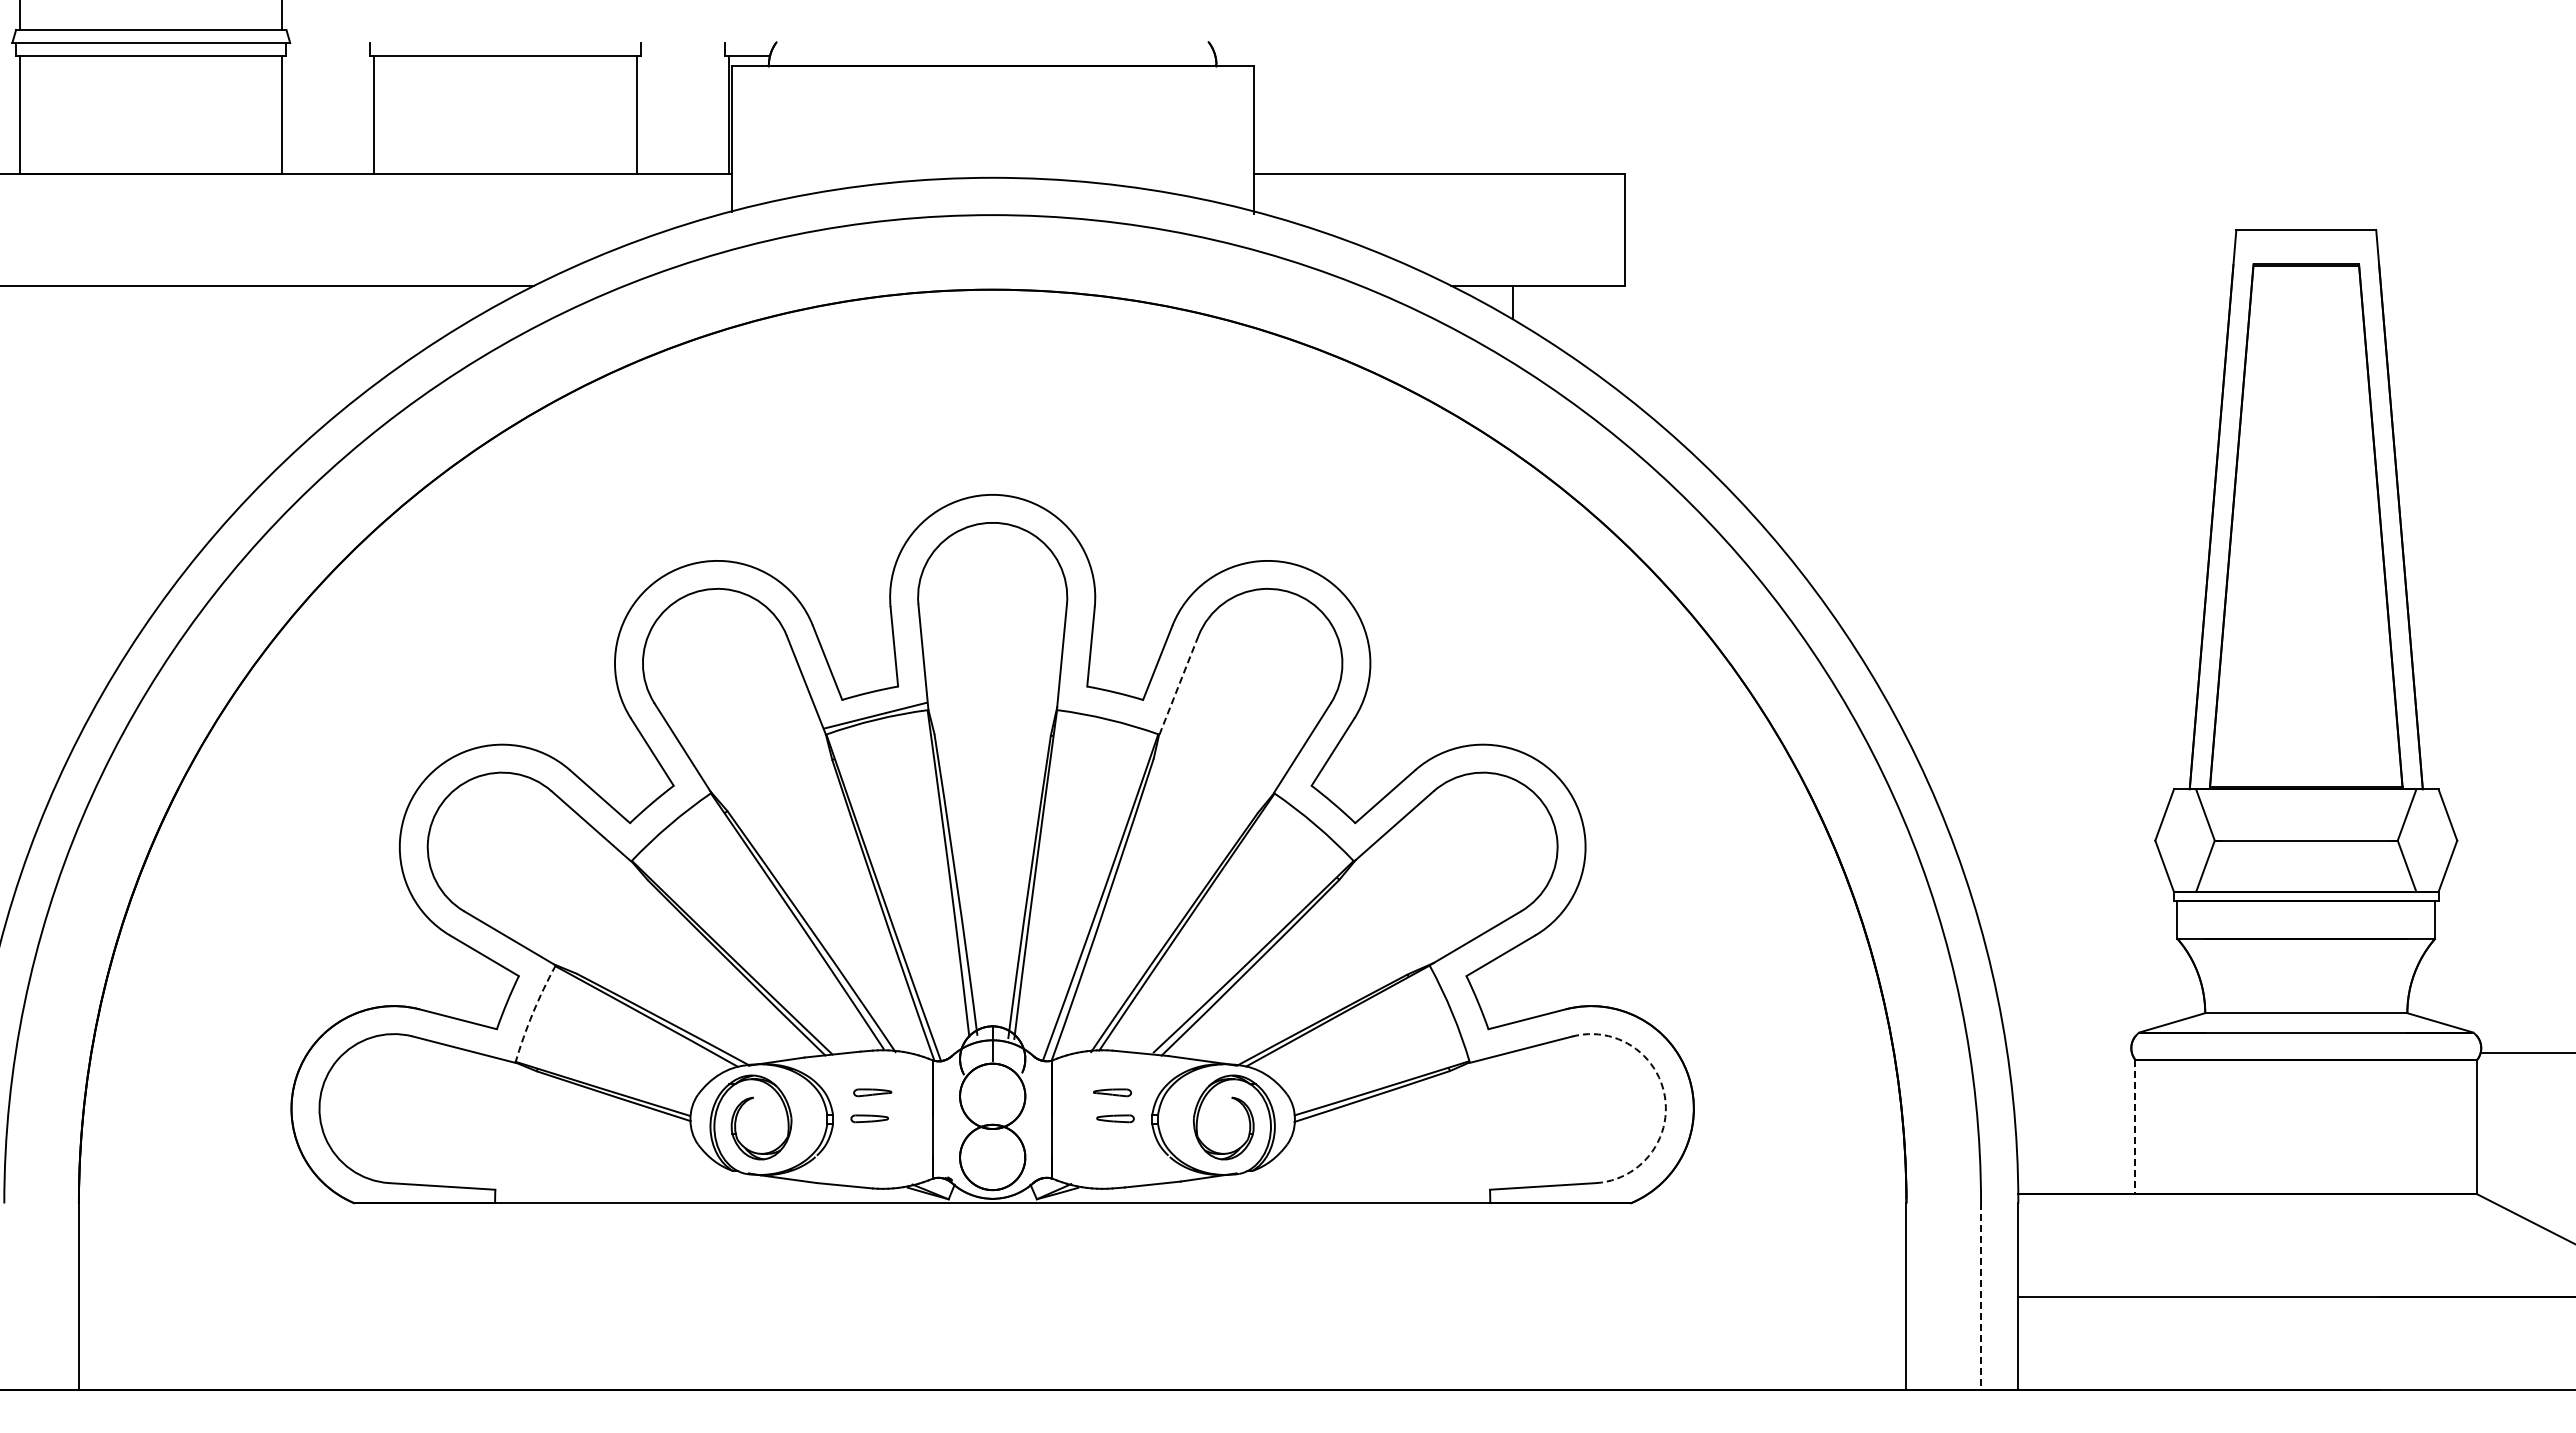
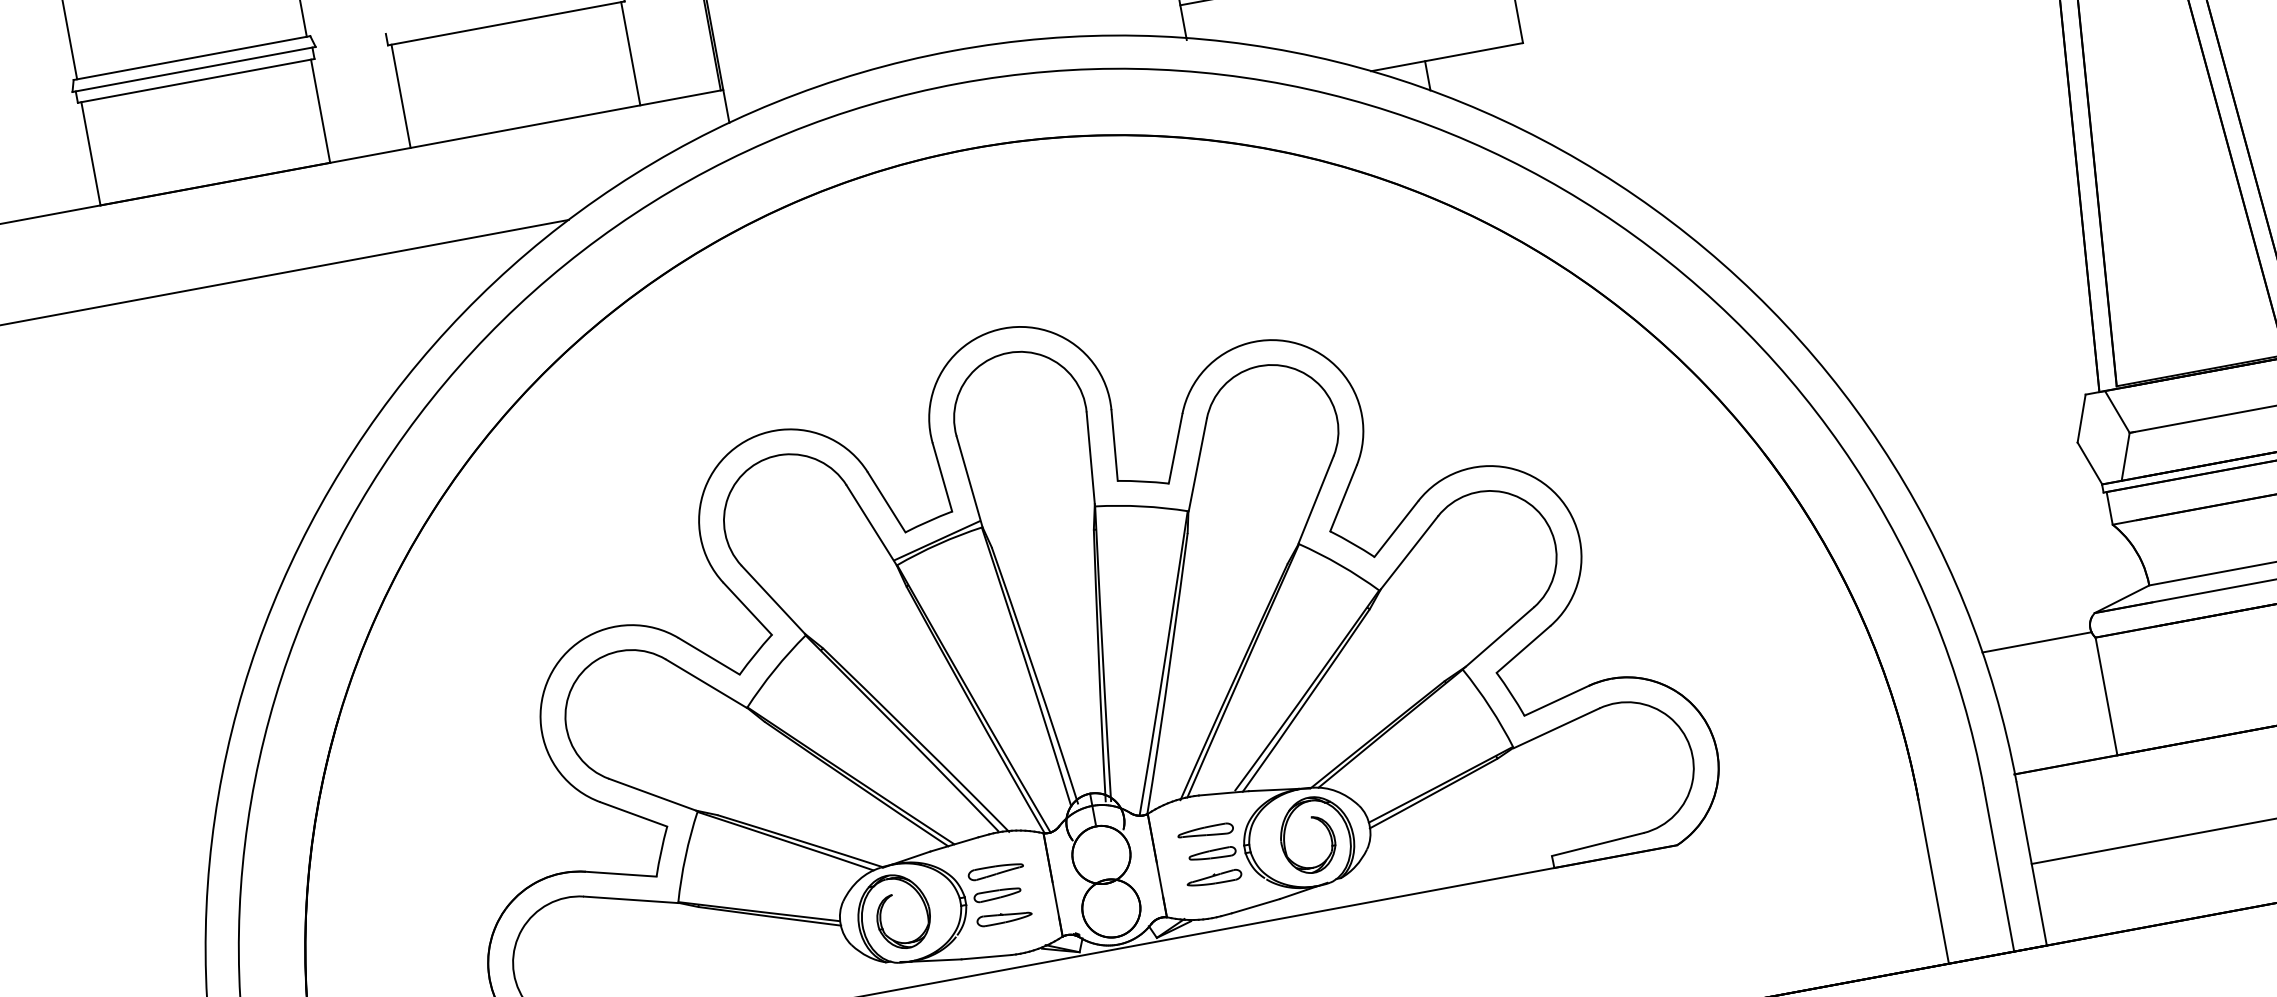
line: (1179, 684) -> (1198, 464), dashed -> solid
arc: (533, 1013) -> (686, 856), dashed -> solid
line: (2069, 1053) -> (2037, 642), added
part: (872, 1092) -> (995, 871), size x1.67
part: (1112, 1092) -> (1205, 832), size x1.67
arc: (1664, 1097) -> (1689, 746), dashed -> solid
part: (869, 1118) -> (997, 894), size x1.43
part: (1115, 1118) -> (1212, 854), size x1.43
line: (2135, 1127) -> (2106, 696), dashed -> solid
part: (872, 1145) -> (1004, 917), added
part: (1112, 1145) -> (1214, 878), added
line: (1981, 1297) -> (1999, 870), dashed -> solid

